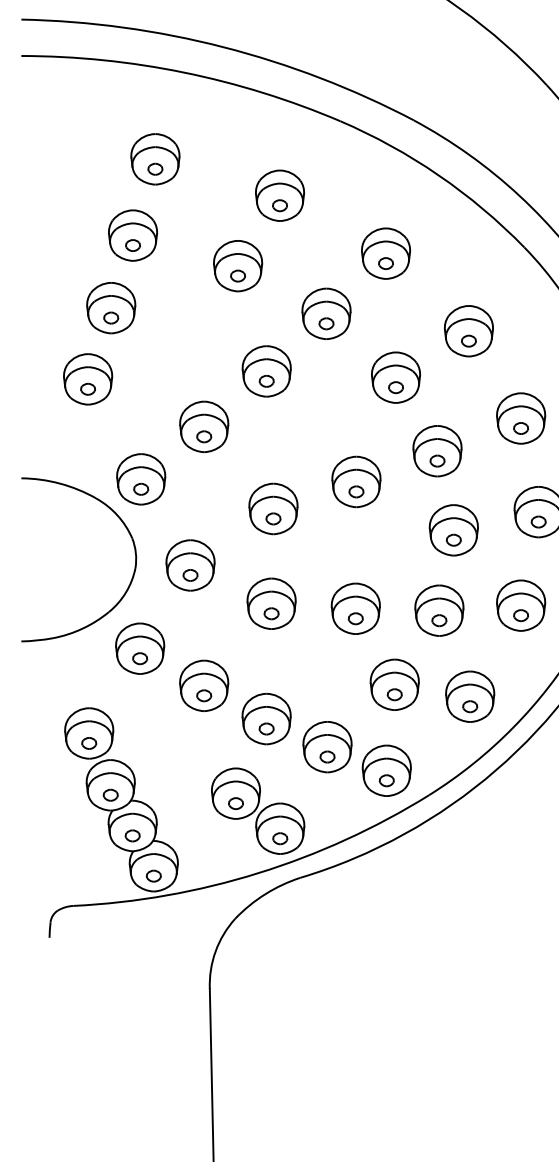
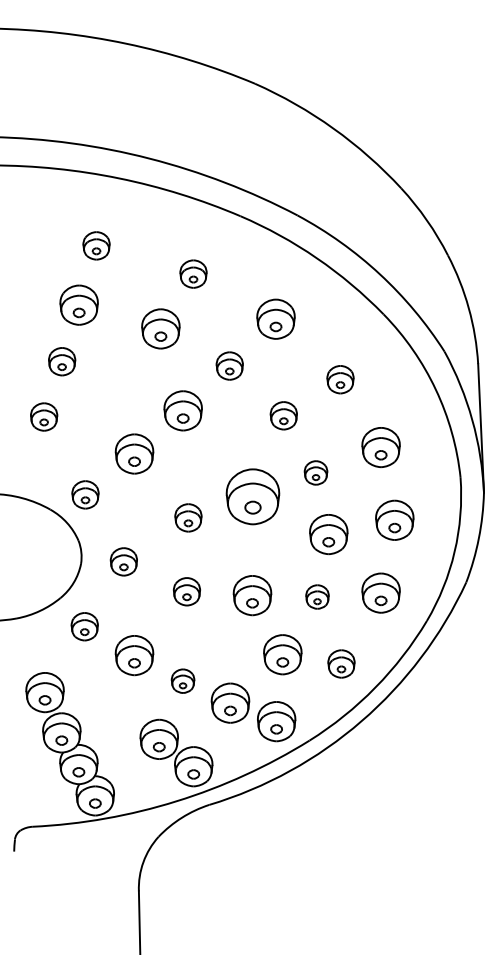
part: (155, 158) -> (96, 245), size x0.7
part: (279, 194) -> (193, 273), size x0.7
part: (110, 307) -> (61, 361), size x0.7
part: (326, 313) -> (229, 365), size x0.7
part: (468, 331) -> (340, 379), size x0.7
part: (395, 377) -> (283, 415), size x0.7
part: (87, 378) -> (43, 416), size x0.7
part: (436, 450) -> (315, 472), size x0.6
part: (141, 478) -> (85, 494), size x0.7
part: (355, 481) -> (252, 496), size x1.4
part: (273, 508) -> (188, 517), size x0.7
part: (190, 565) -> (123, 561), size x0.7
part: (270, 603) -> (186, 591), size x0.7
part: (439, 609) -> (317, 596), size x0.6
part: (139, 648) -> (84, 626), size x0.7
part: (470, 696) -> (341, 663), size x0.7
part: (265, 717) -> (182, 680), size x0.6

